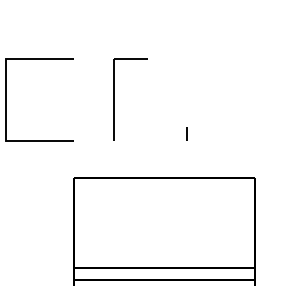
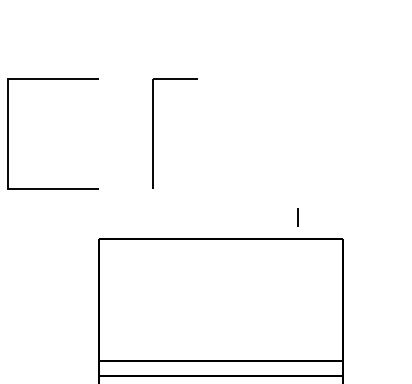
line: (187, 133) -> (297, 217), moved

